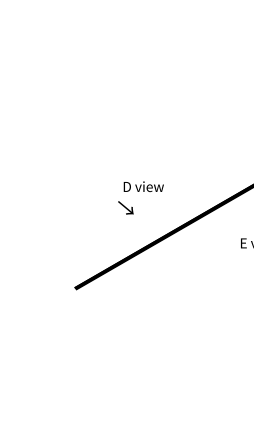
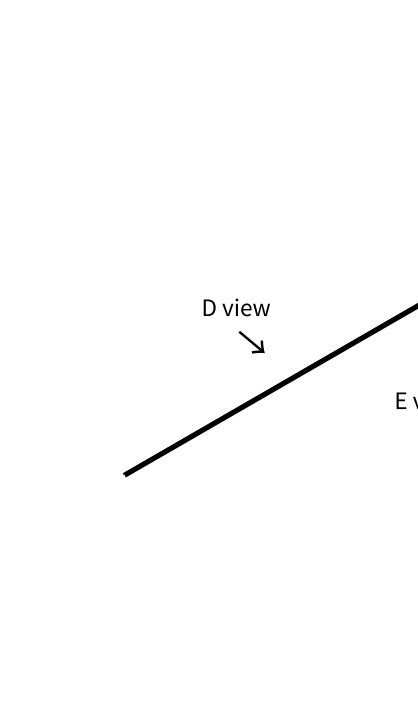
text: (125, 207) -> (250, 341), moved

